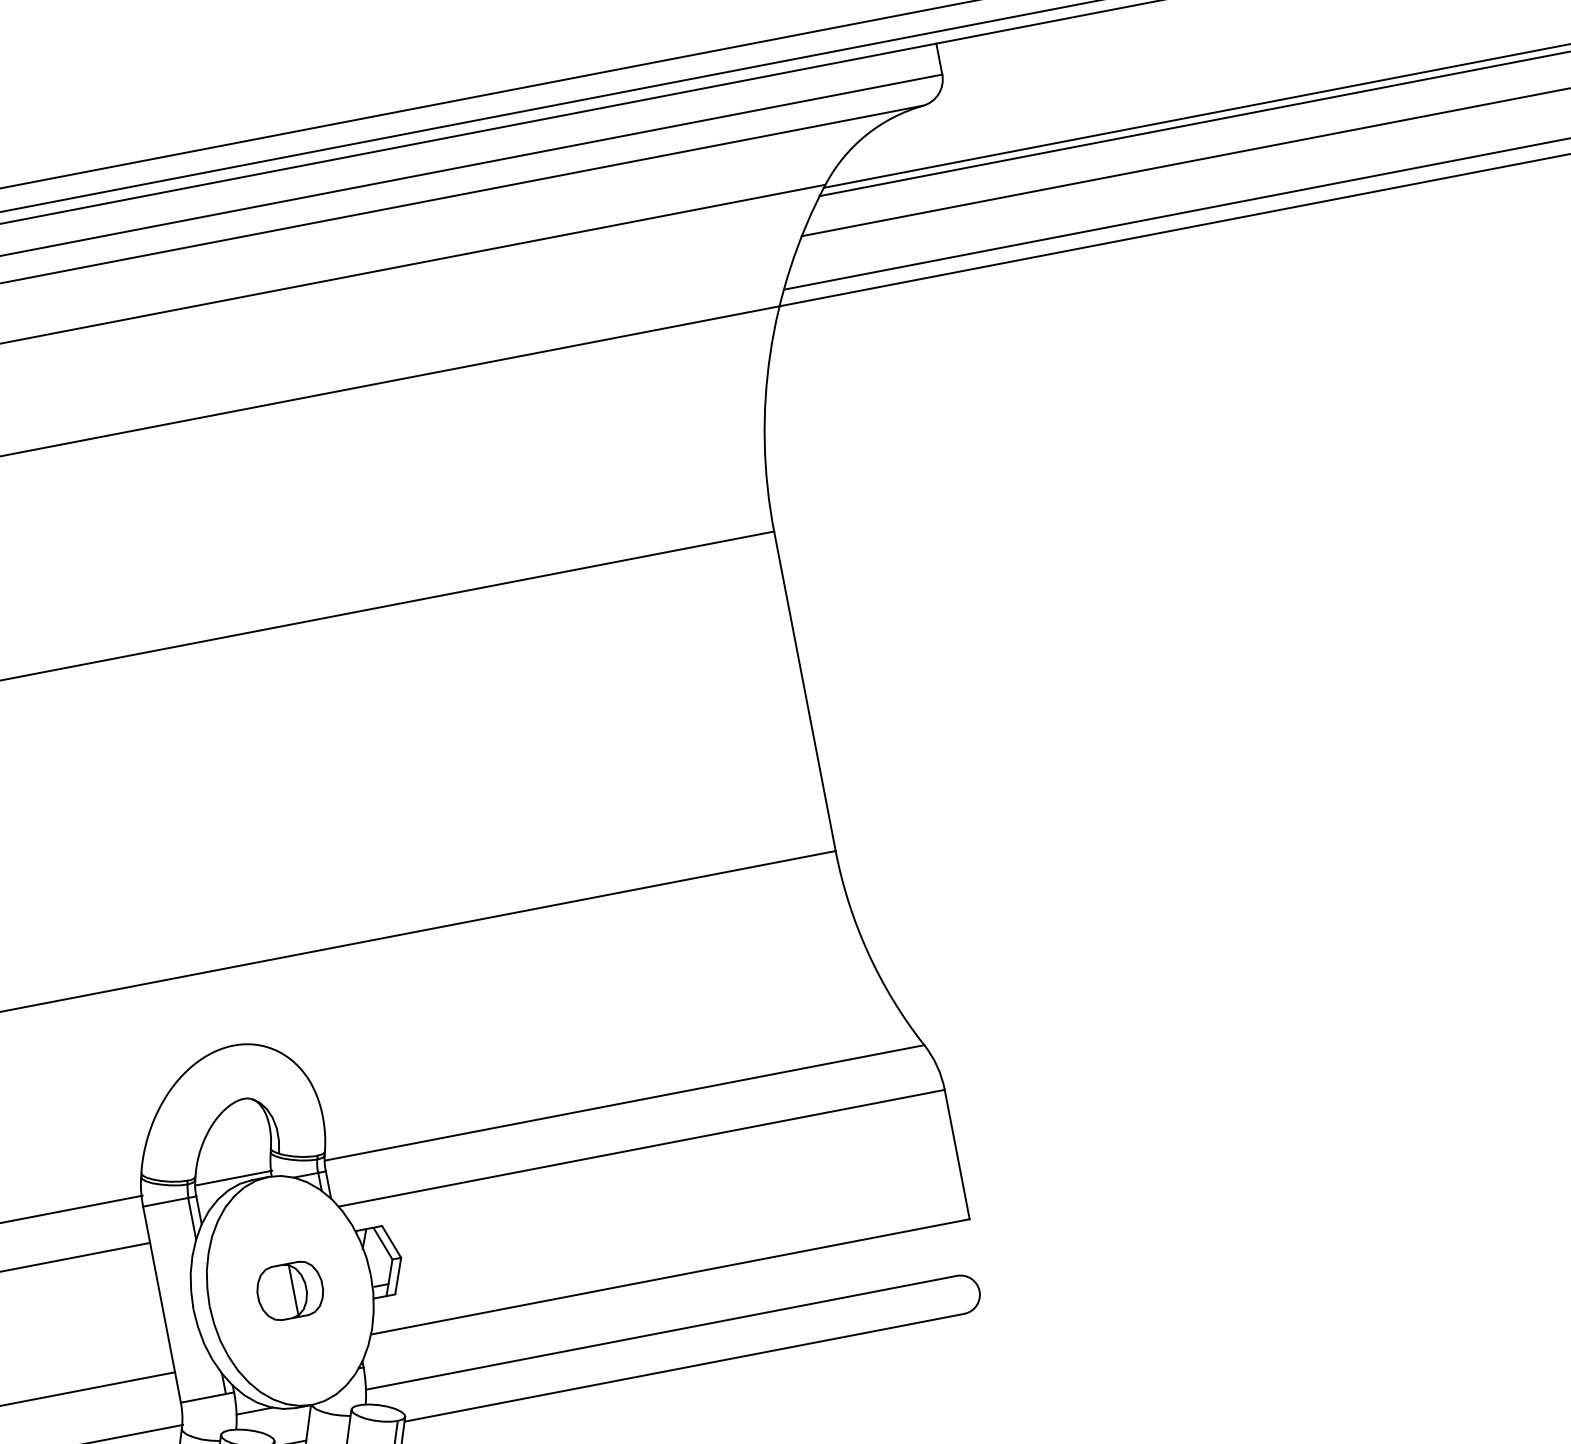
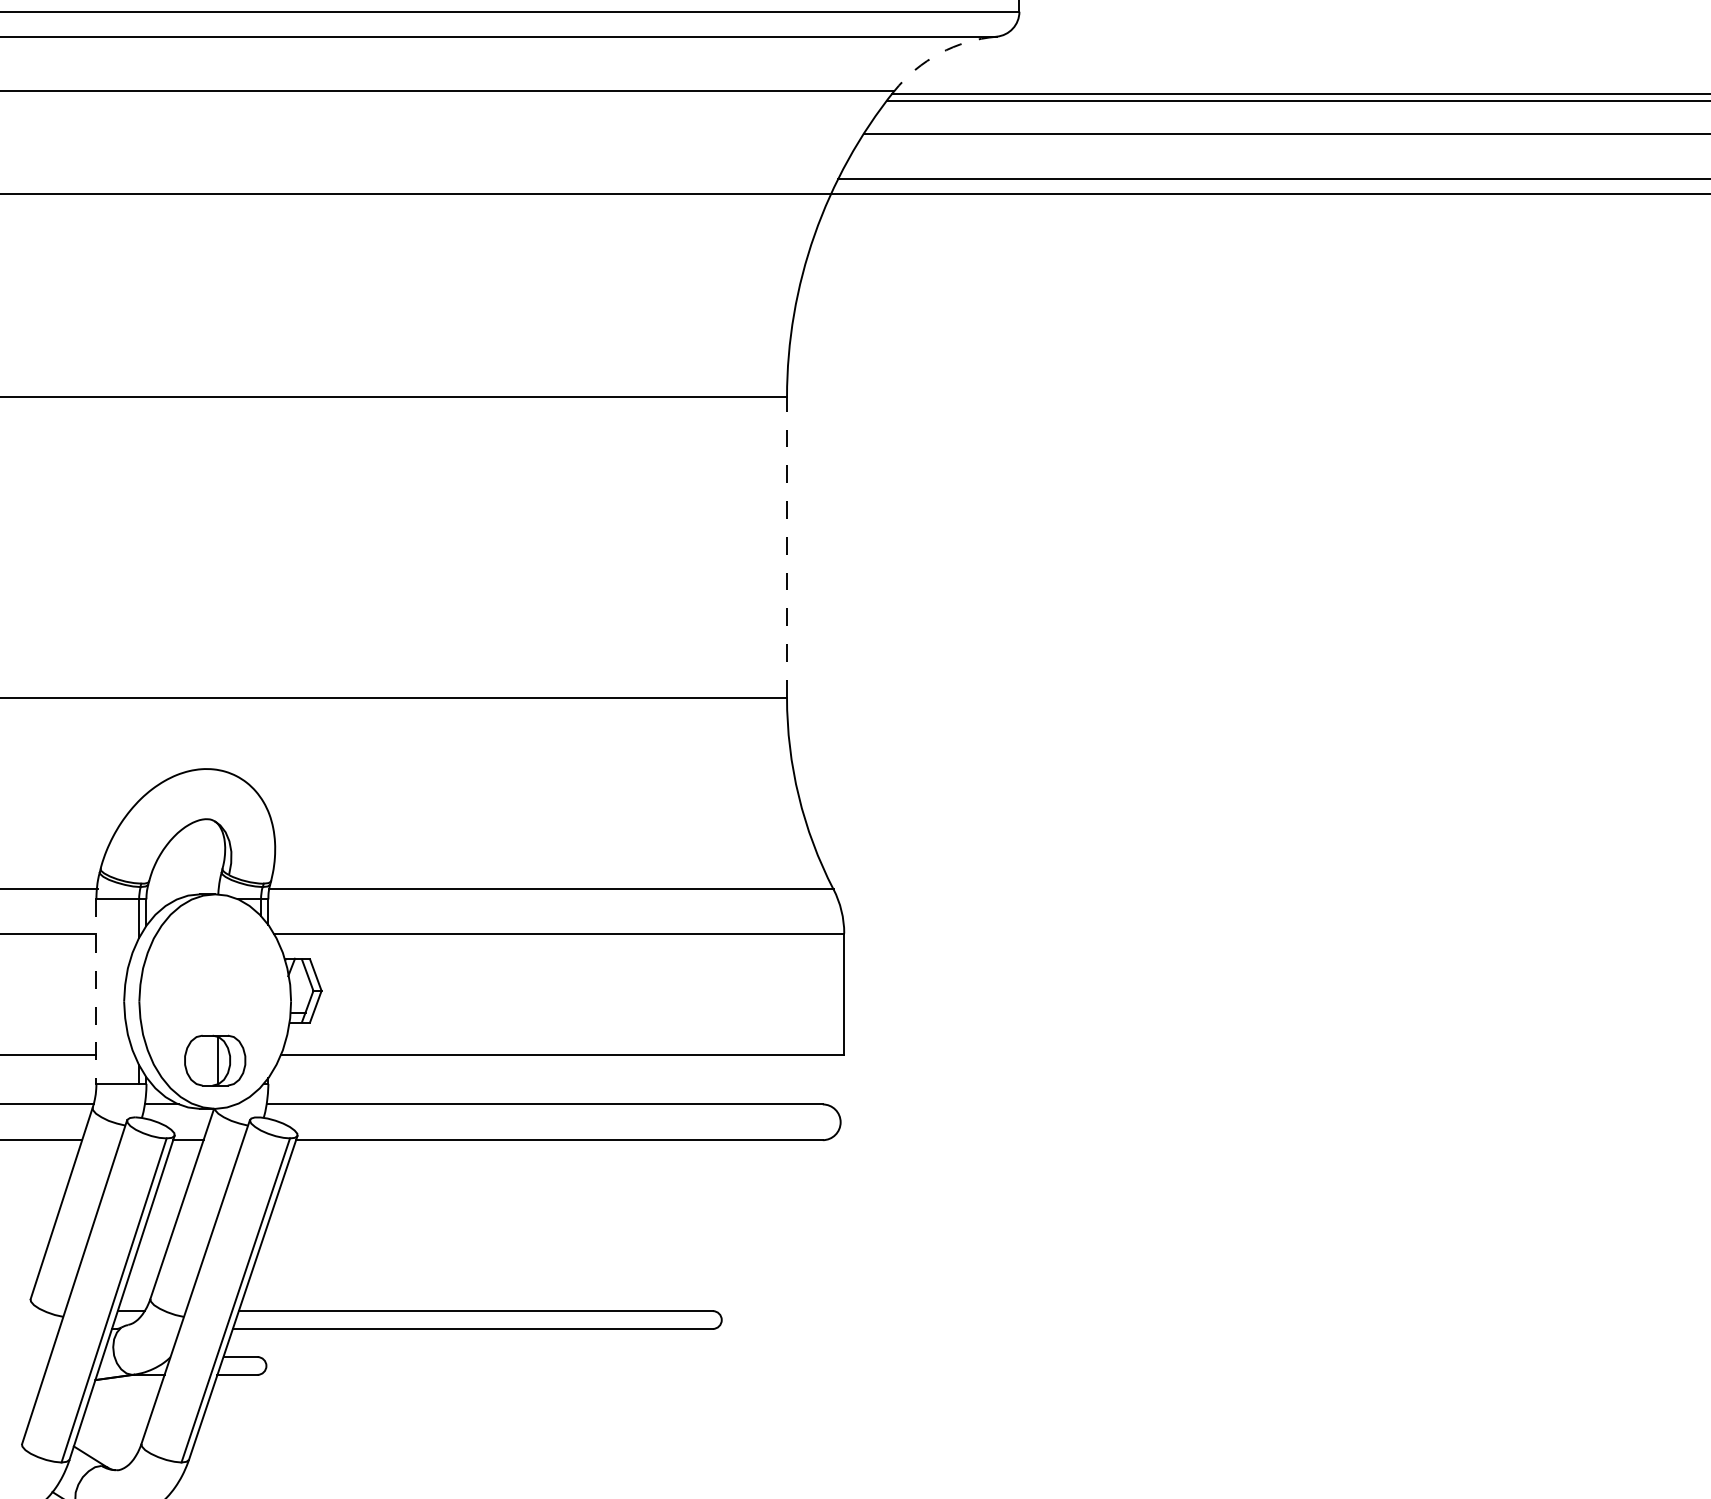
arc: (865, 135) -> (939, 53), solid -> dashed
line: (805, 690) -> (787, 546), solid -> dashed
line: (233, 1178) -> (183, 889), removed
part: (290, 1290) -> (215, 1060), moved
line: (162, 1305) -> (96, 992), solid -> dashed

